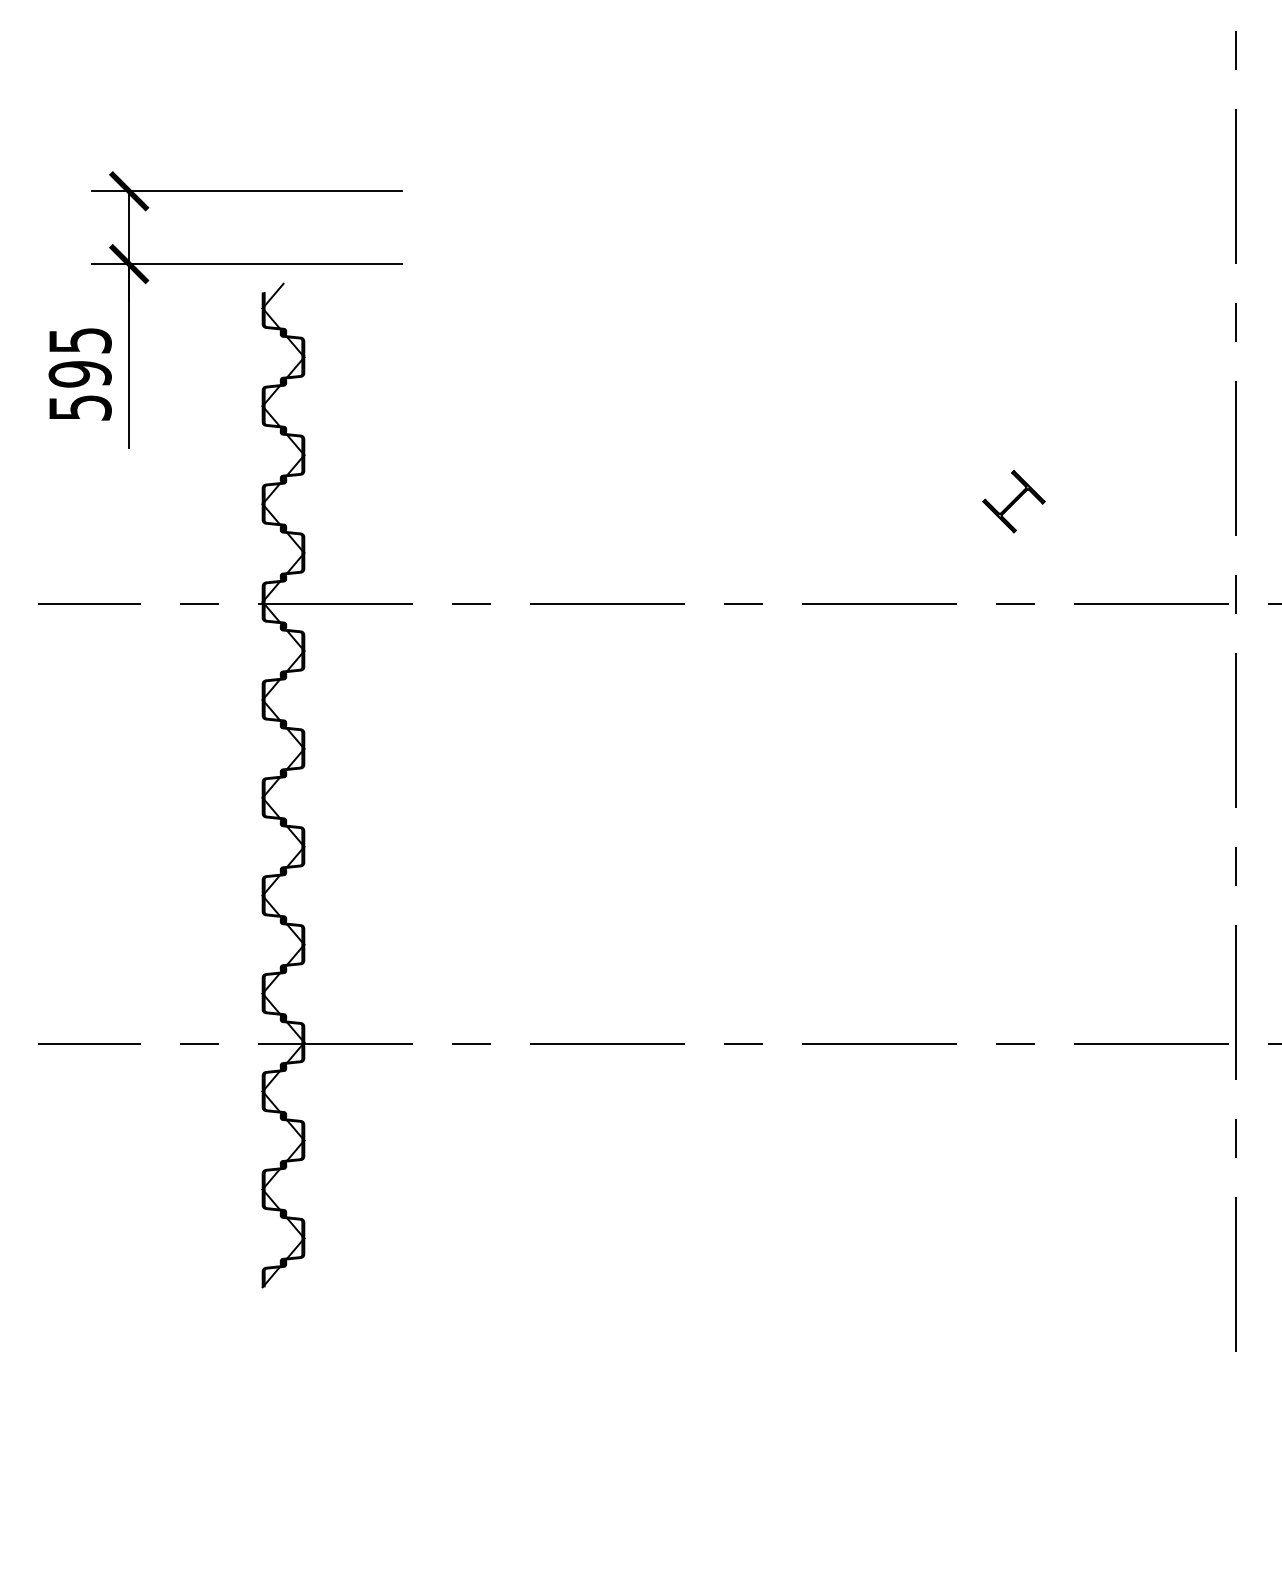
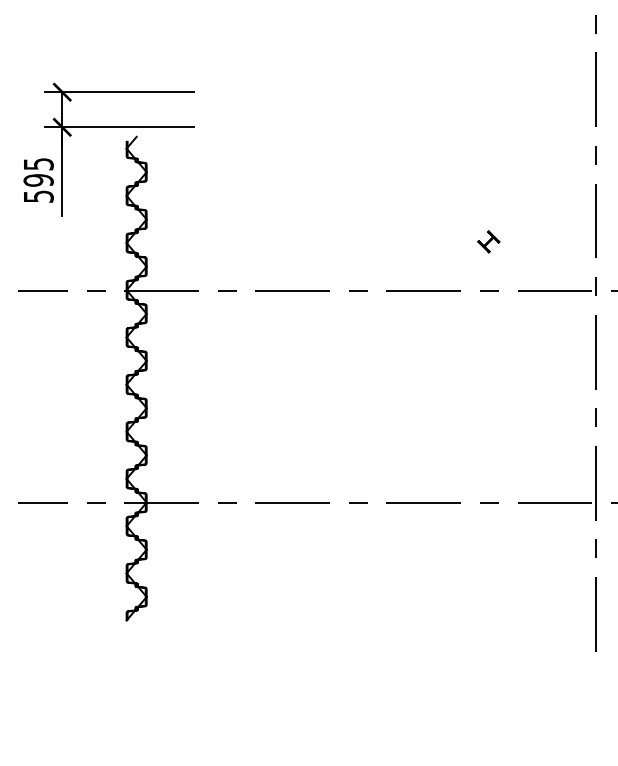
part: (1013, 500) -> (488, 241), size x0.7

